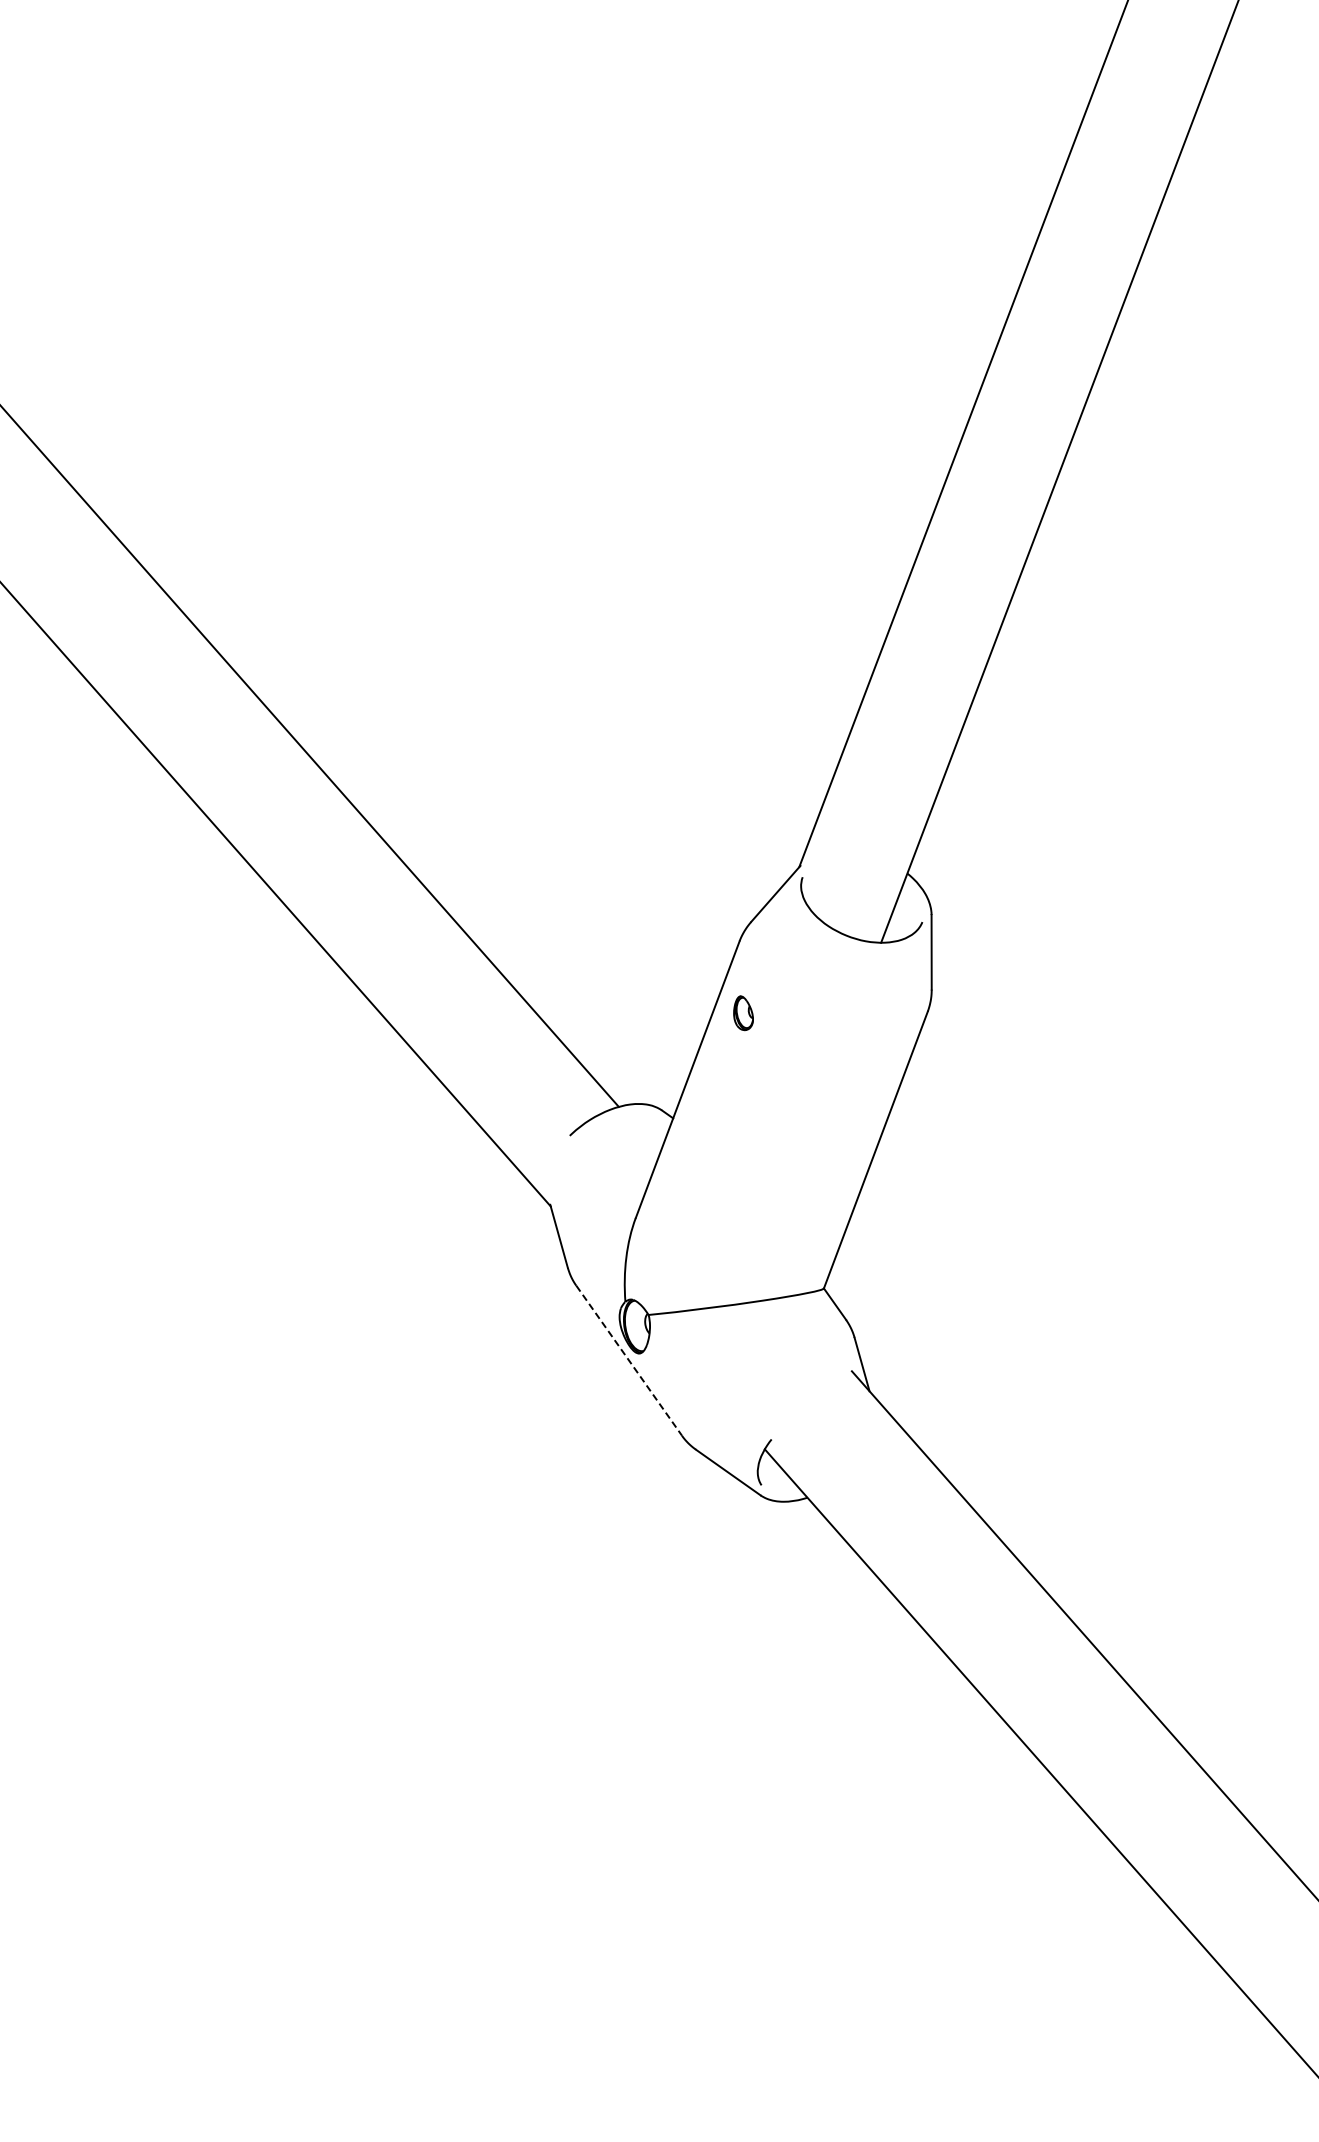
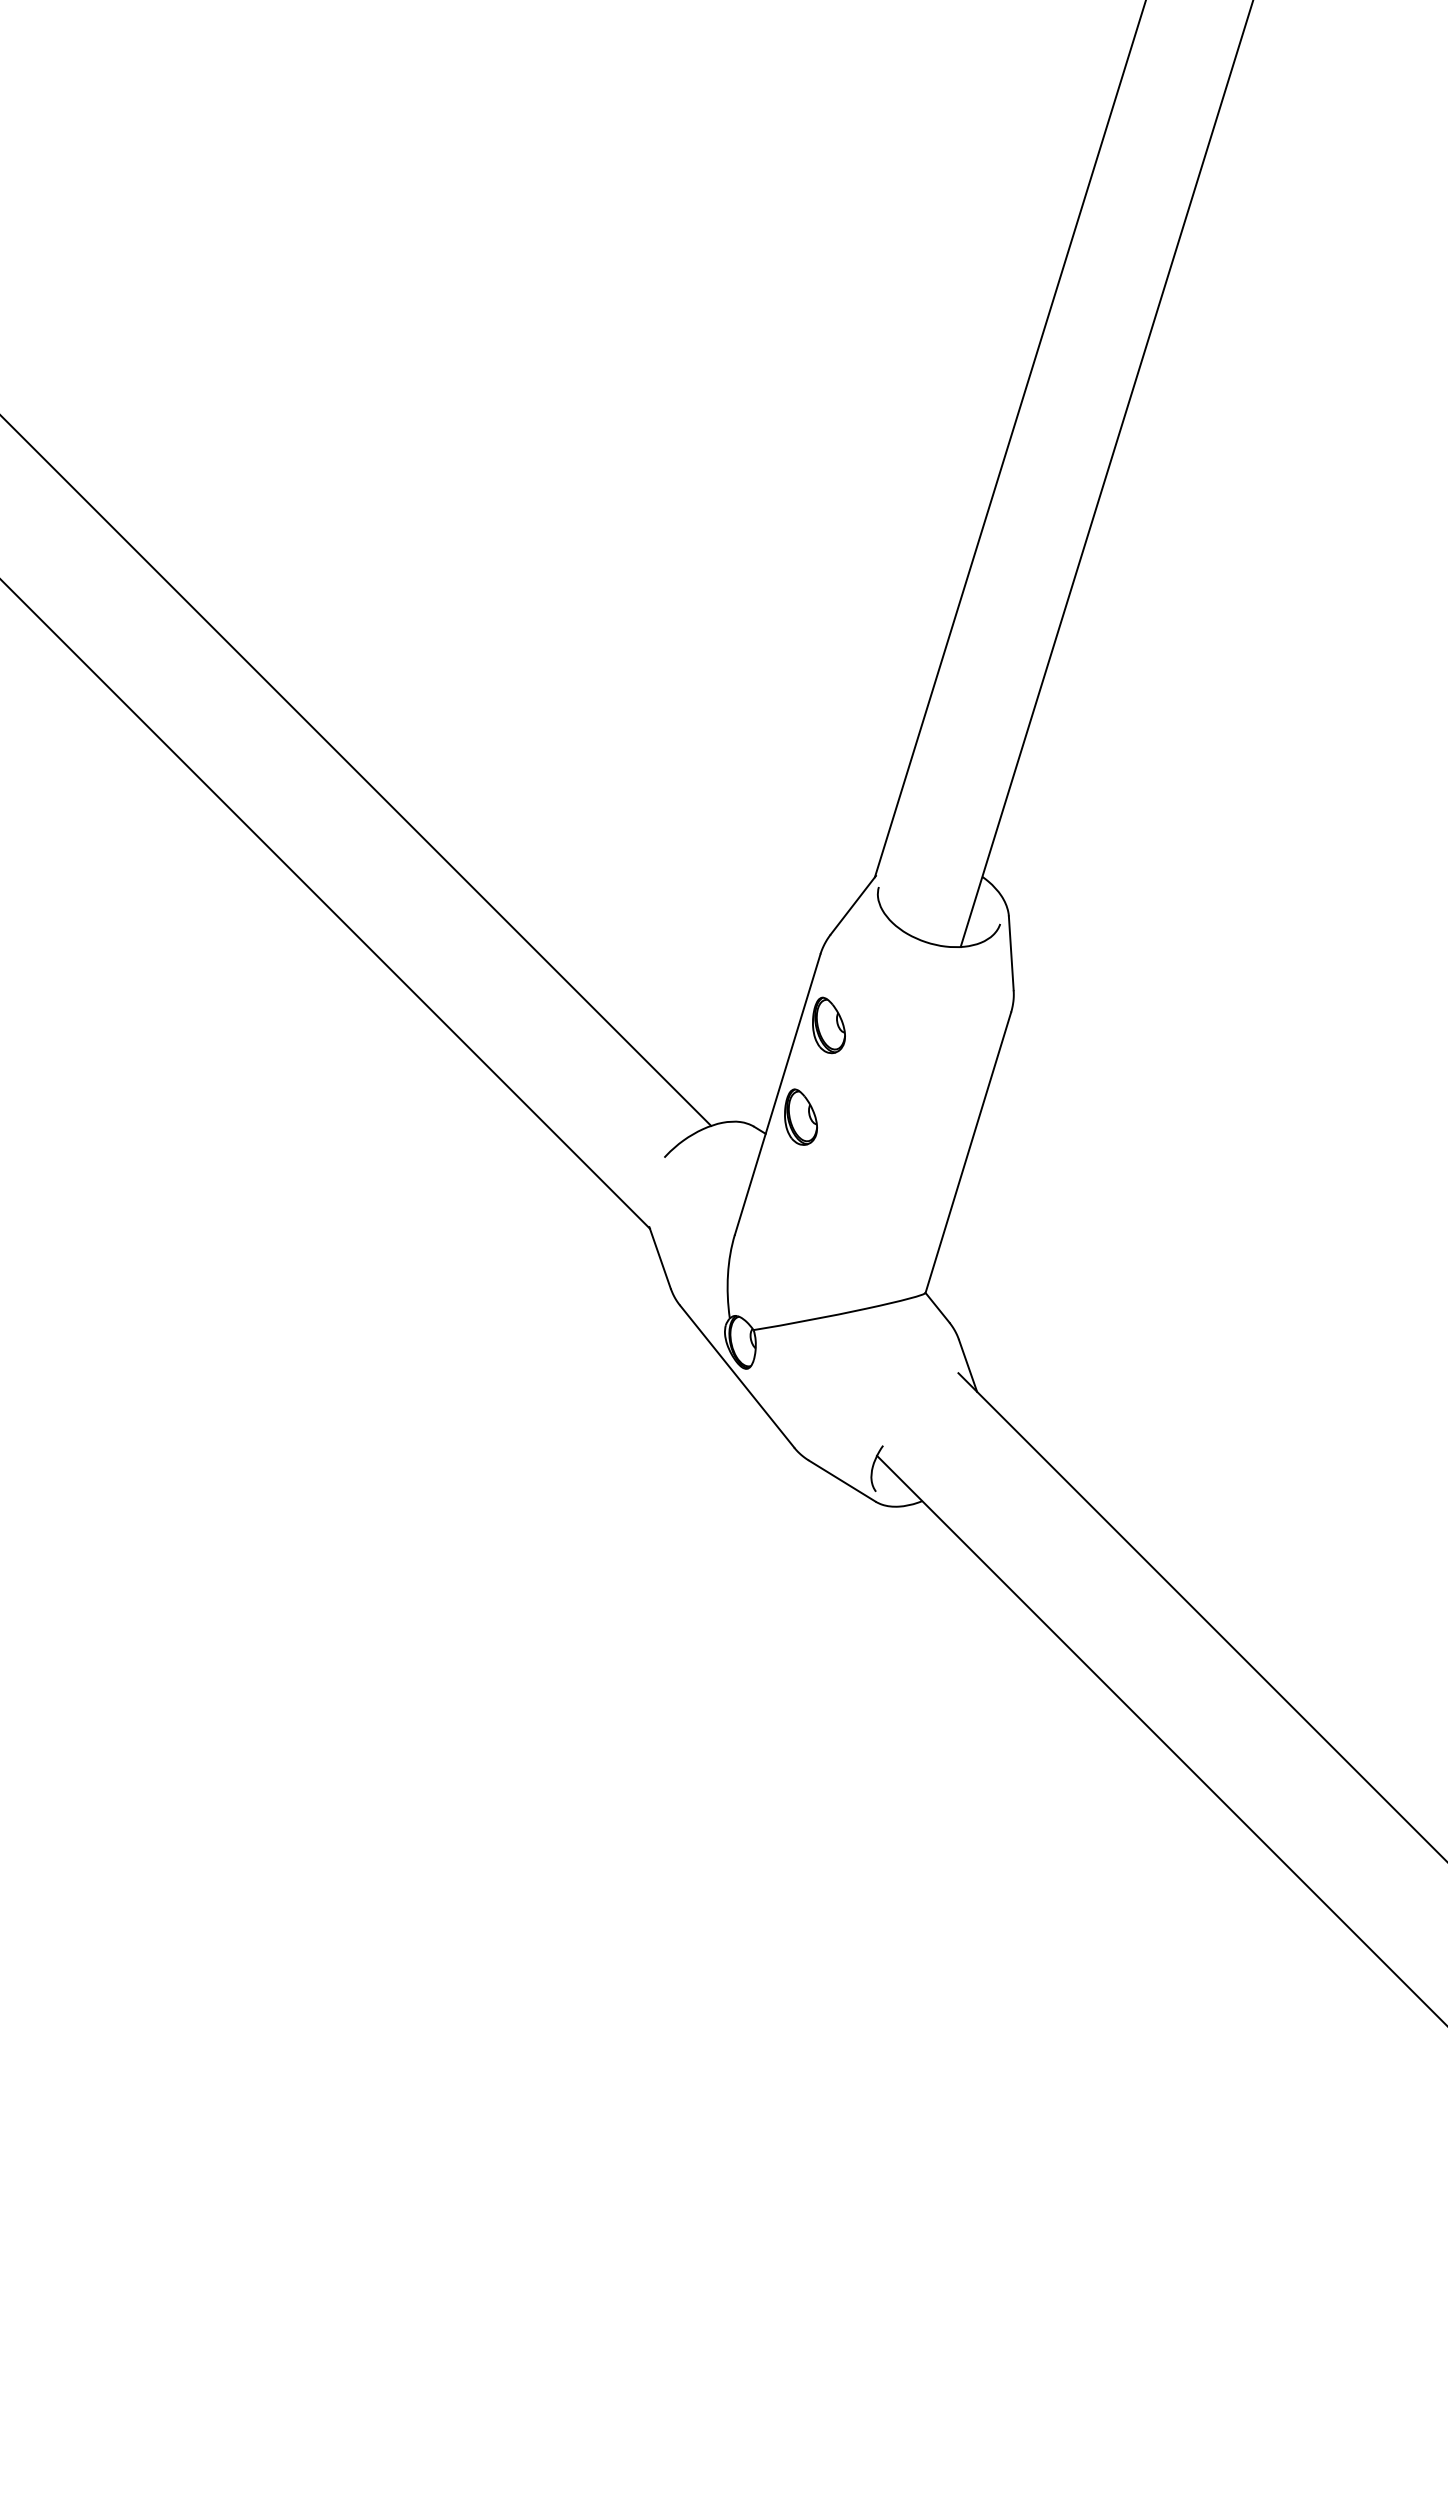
part: (743, 1013) -> (828, 1025), size x1.67
part: (709, 1103) -> (800, 1116), added
line: (629, 1360) -> (737, 1376), dashed -> solid

